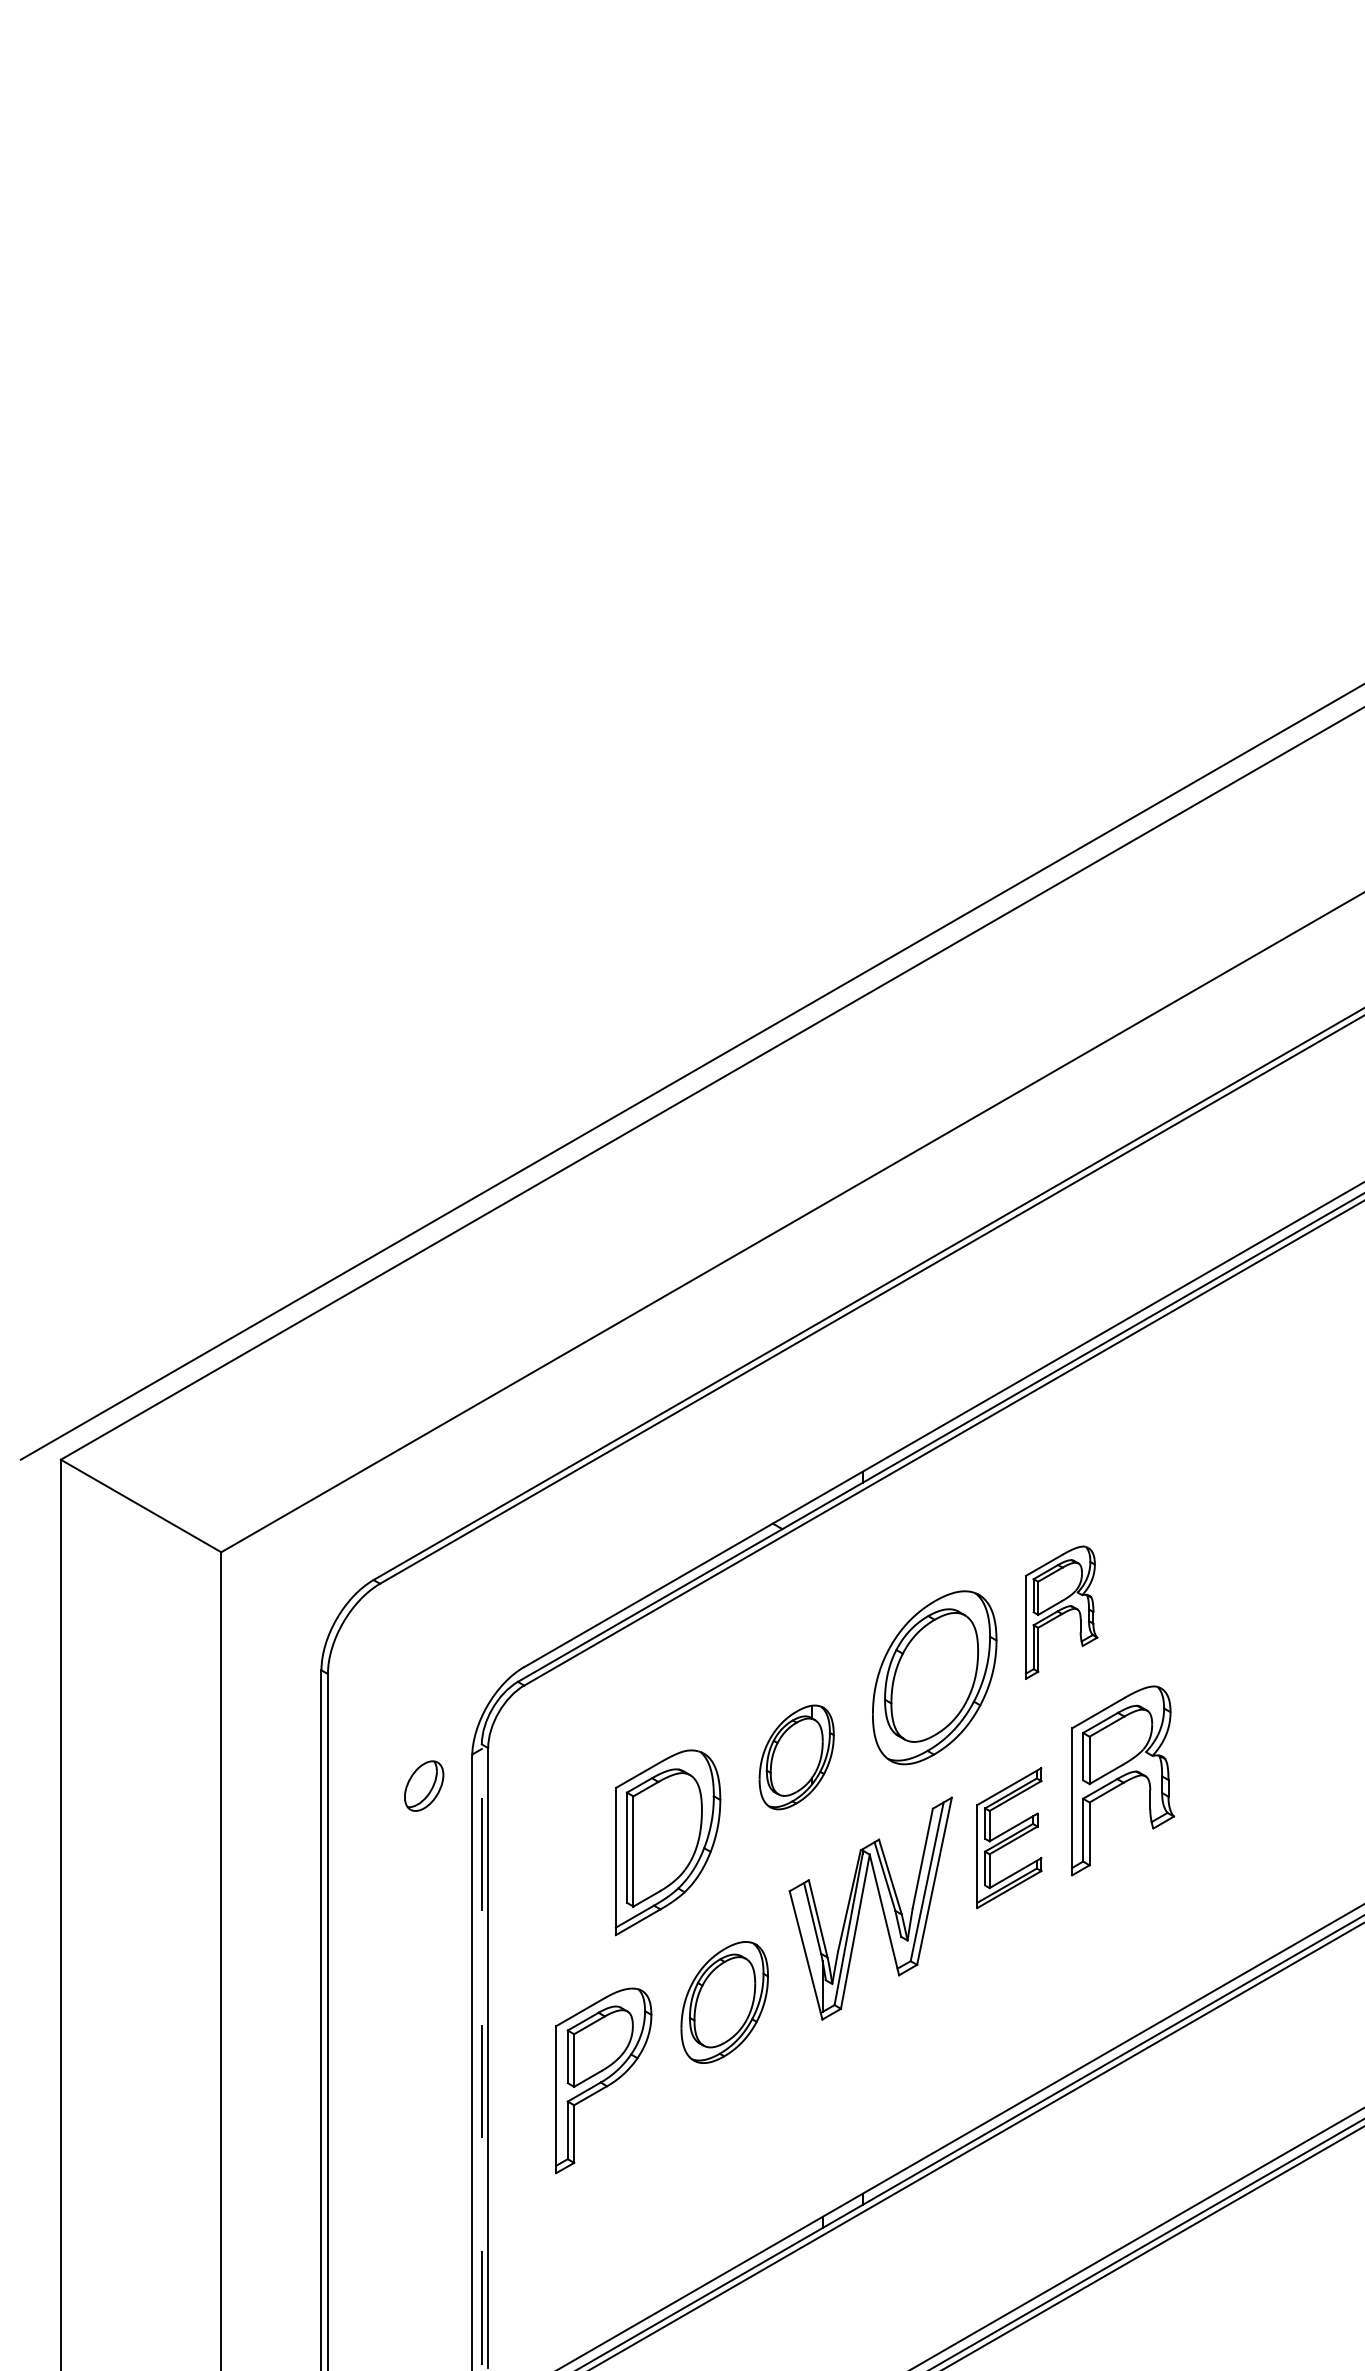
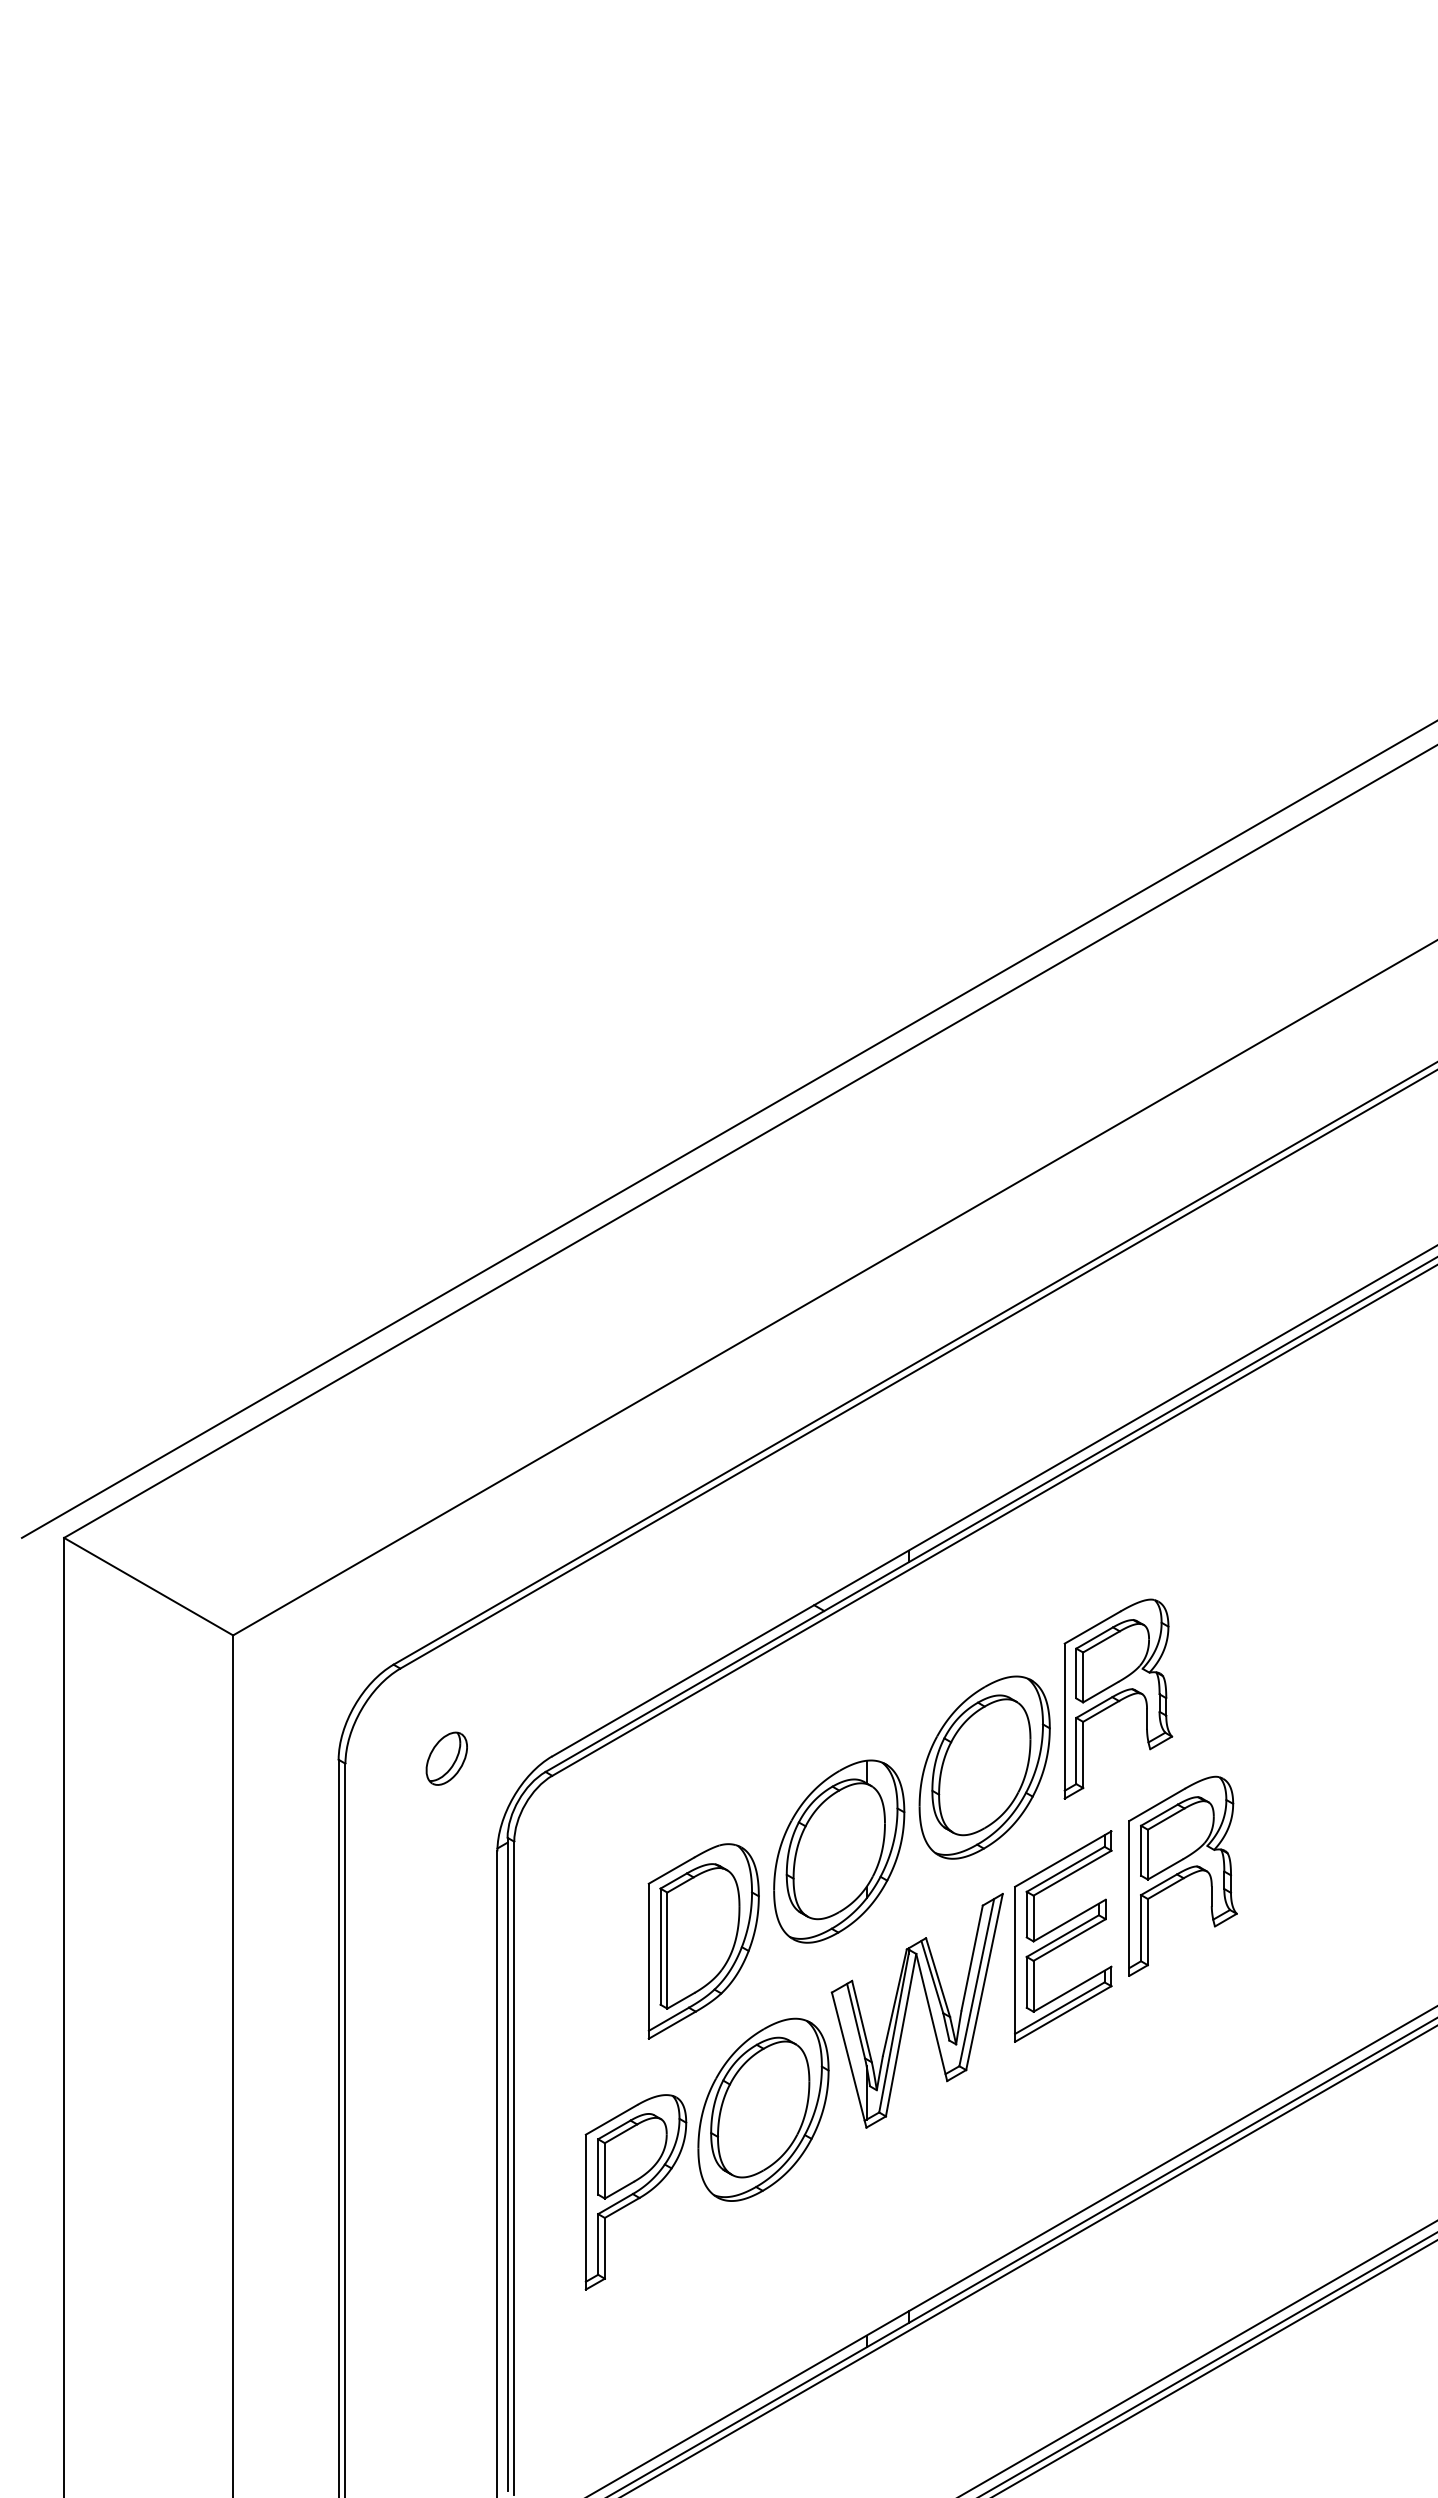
part: (1061, 1612) -> (1118, 1698), size x1.43
part: (796, 1757) -> (839, 1851), size x1.67
part: (423, 1785) -> (446, 1758), moved
part: (1009, 1838) -> (1063, 1936), size x1.43
part: (724, 2002) -> (763, 2109), size x1.43
line: (481, 2054) -> (507, 2164), dashed -> solid

